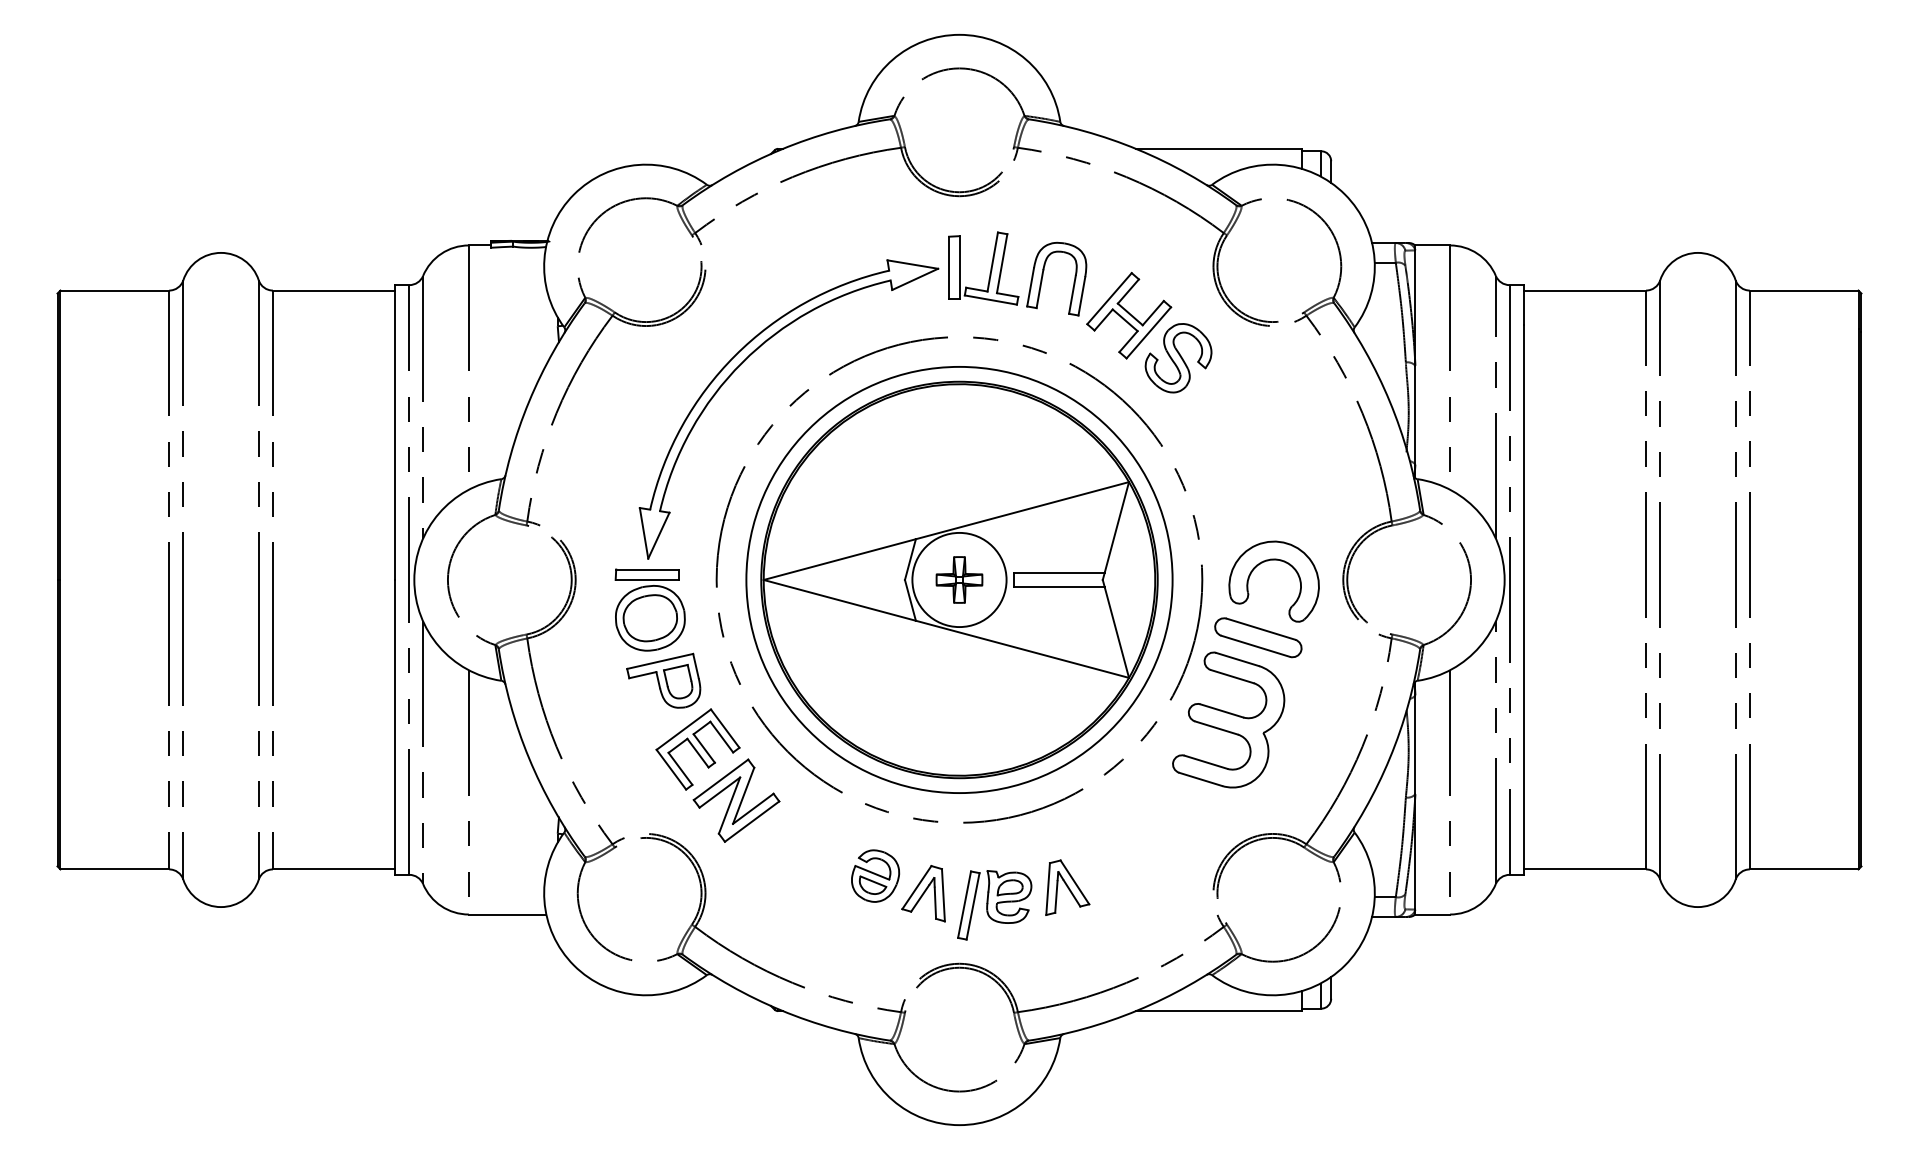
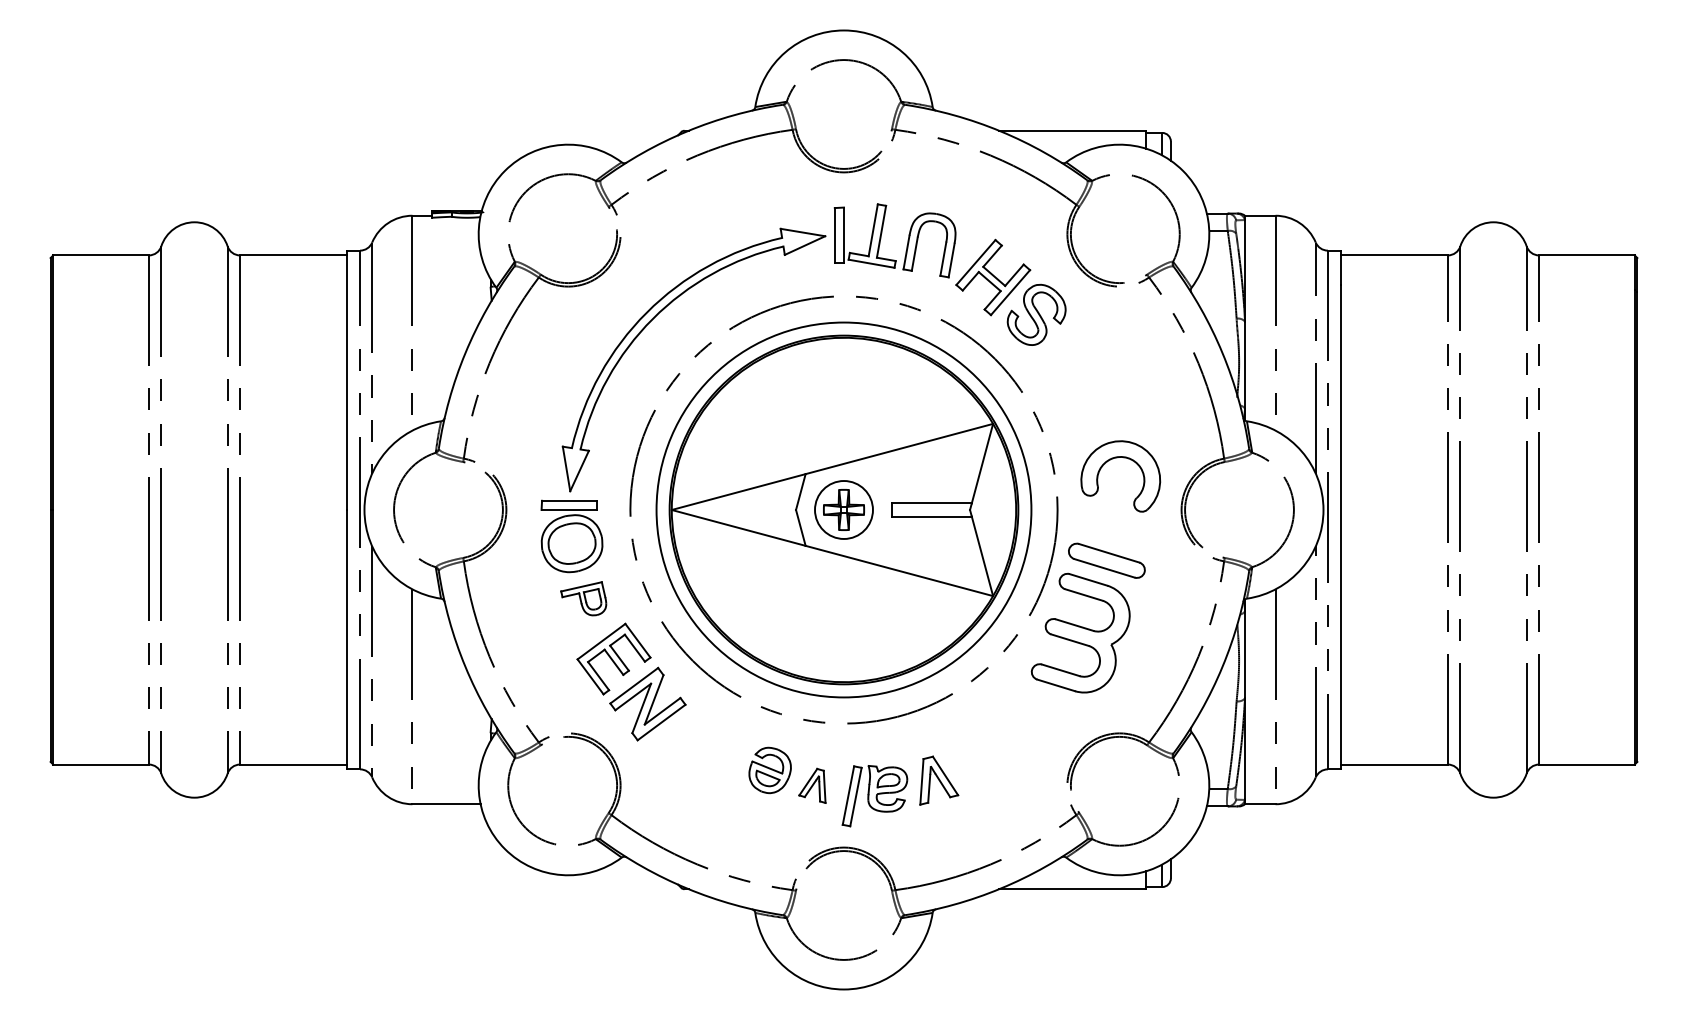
part: (1270, 561) -> (1117, 458), moved
circle: (958, 579) -> (843, 509), size x0.7
part: (663, 680) -> (583, 598), size x0.7
part: (923, 893) -> (812, 785), size x0.7

